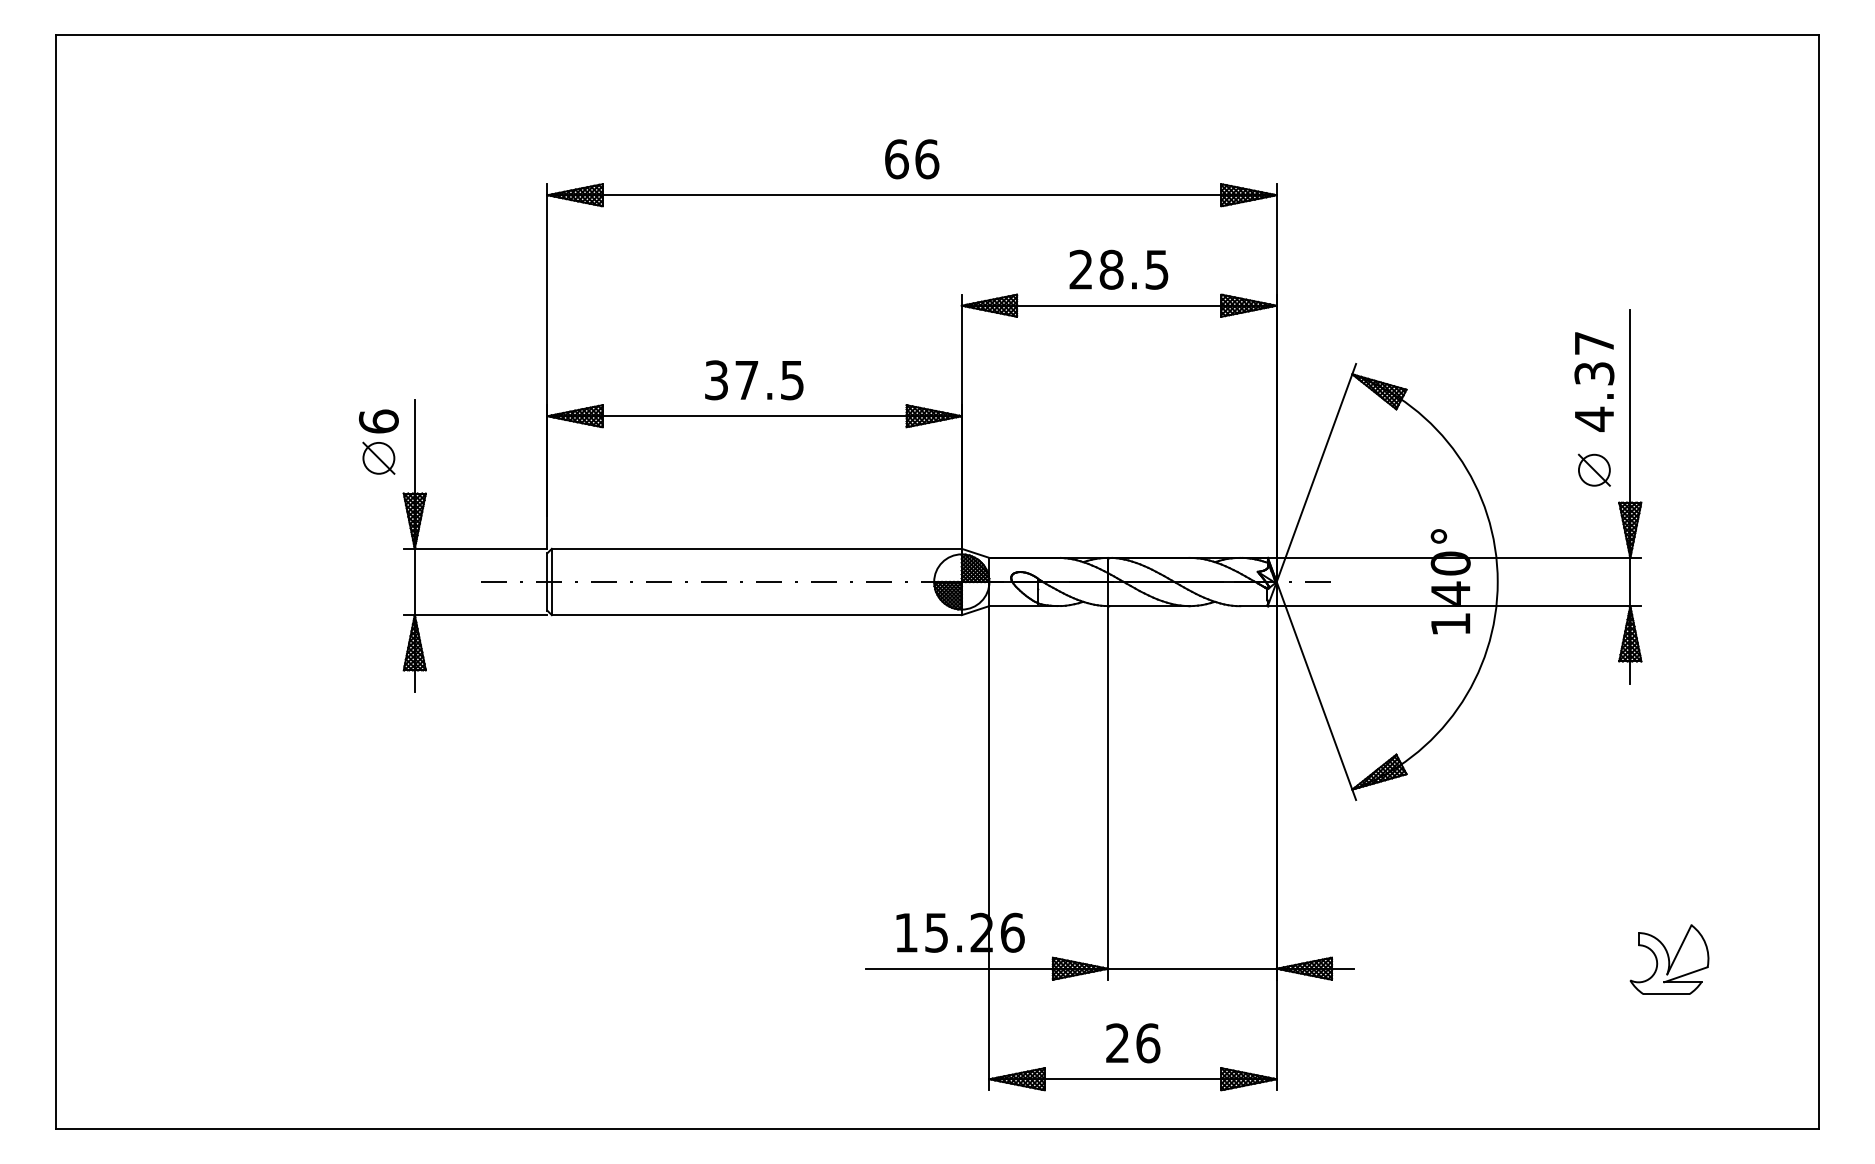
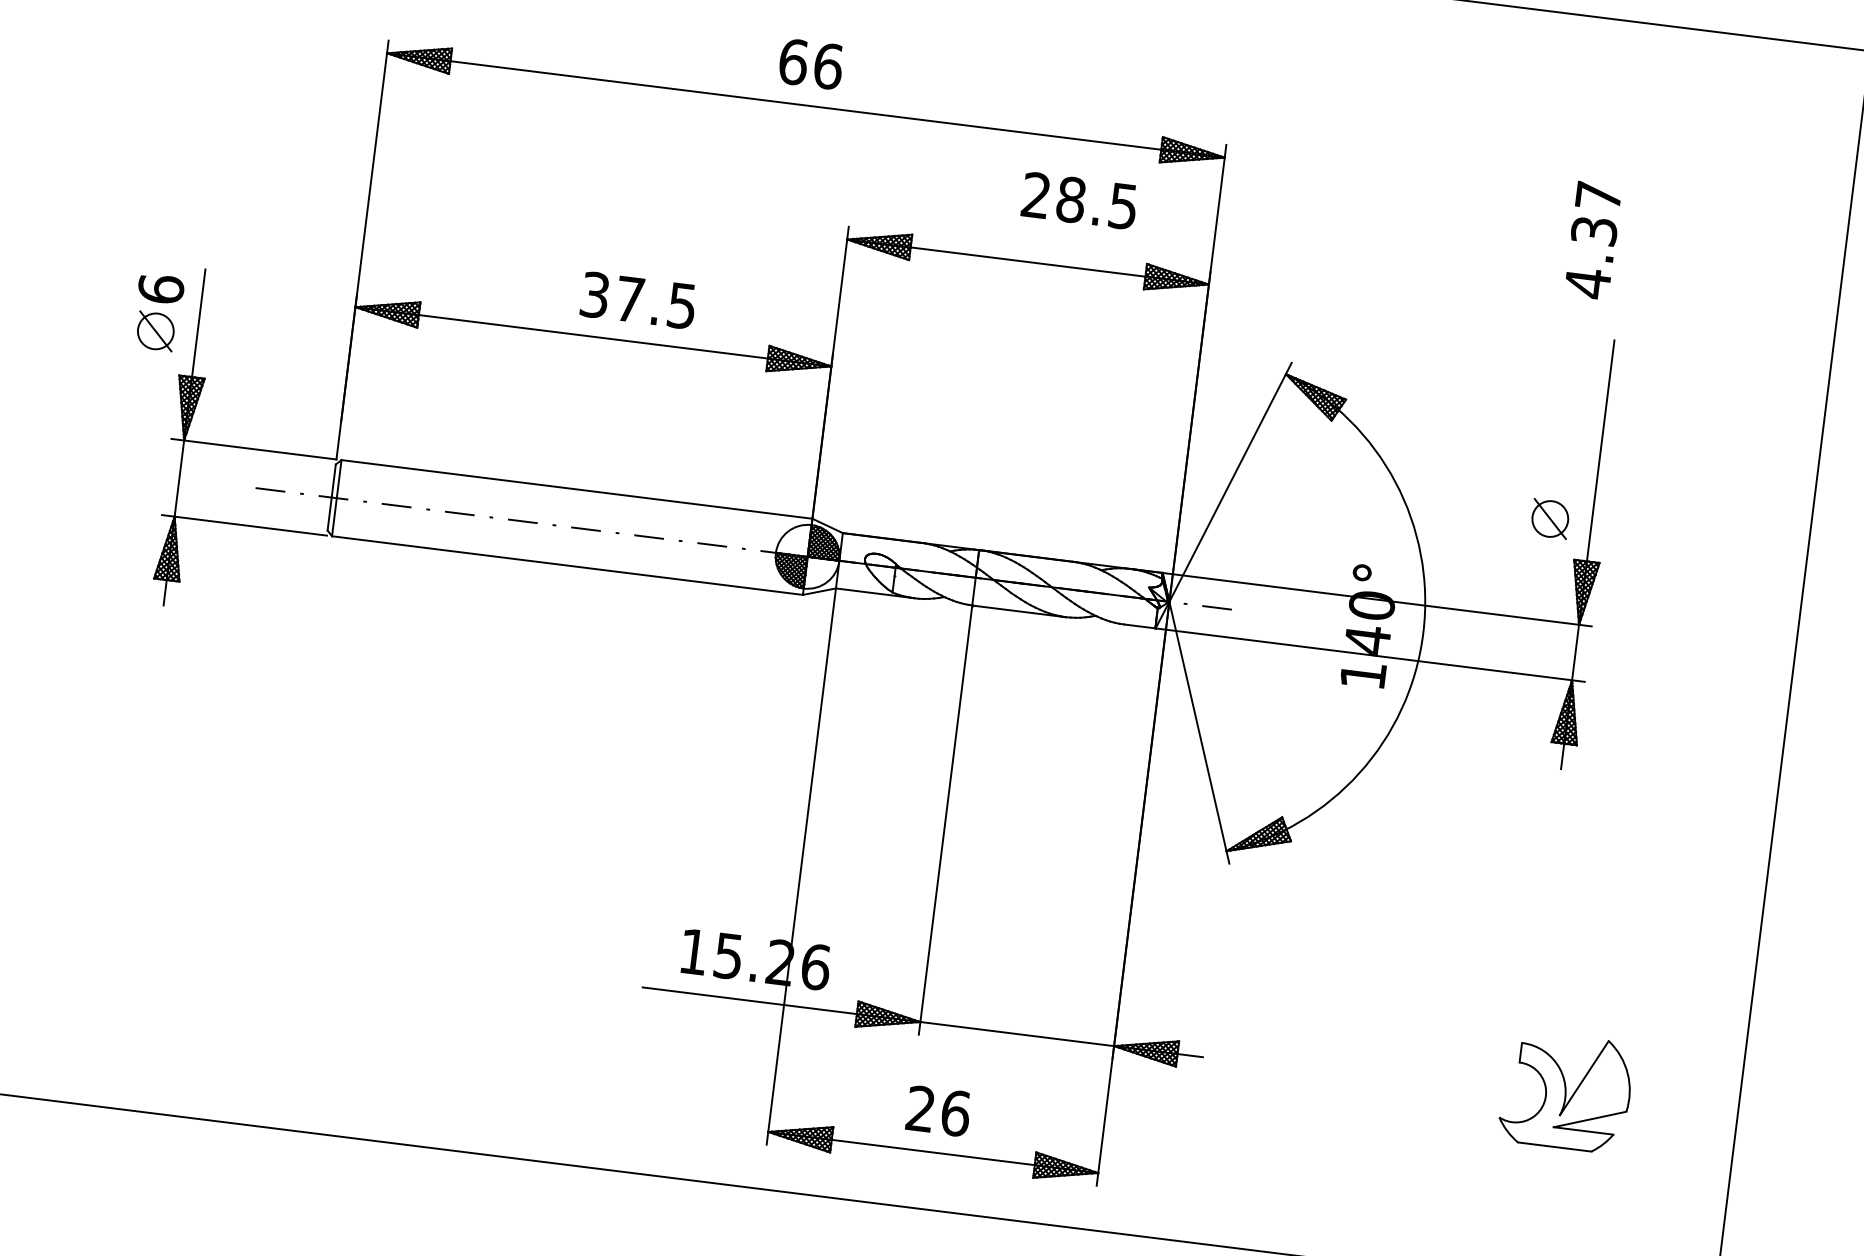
text: (1118, 269) -> (1079, 200), moved
text: (754, 380) -> (638, 300), moved
text: (1594, 381) -> (1593, 240), moved
part: (1669, 959) -> (1566, 1091), size x1.4

